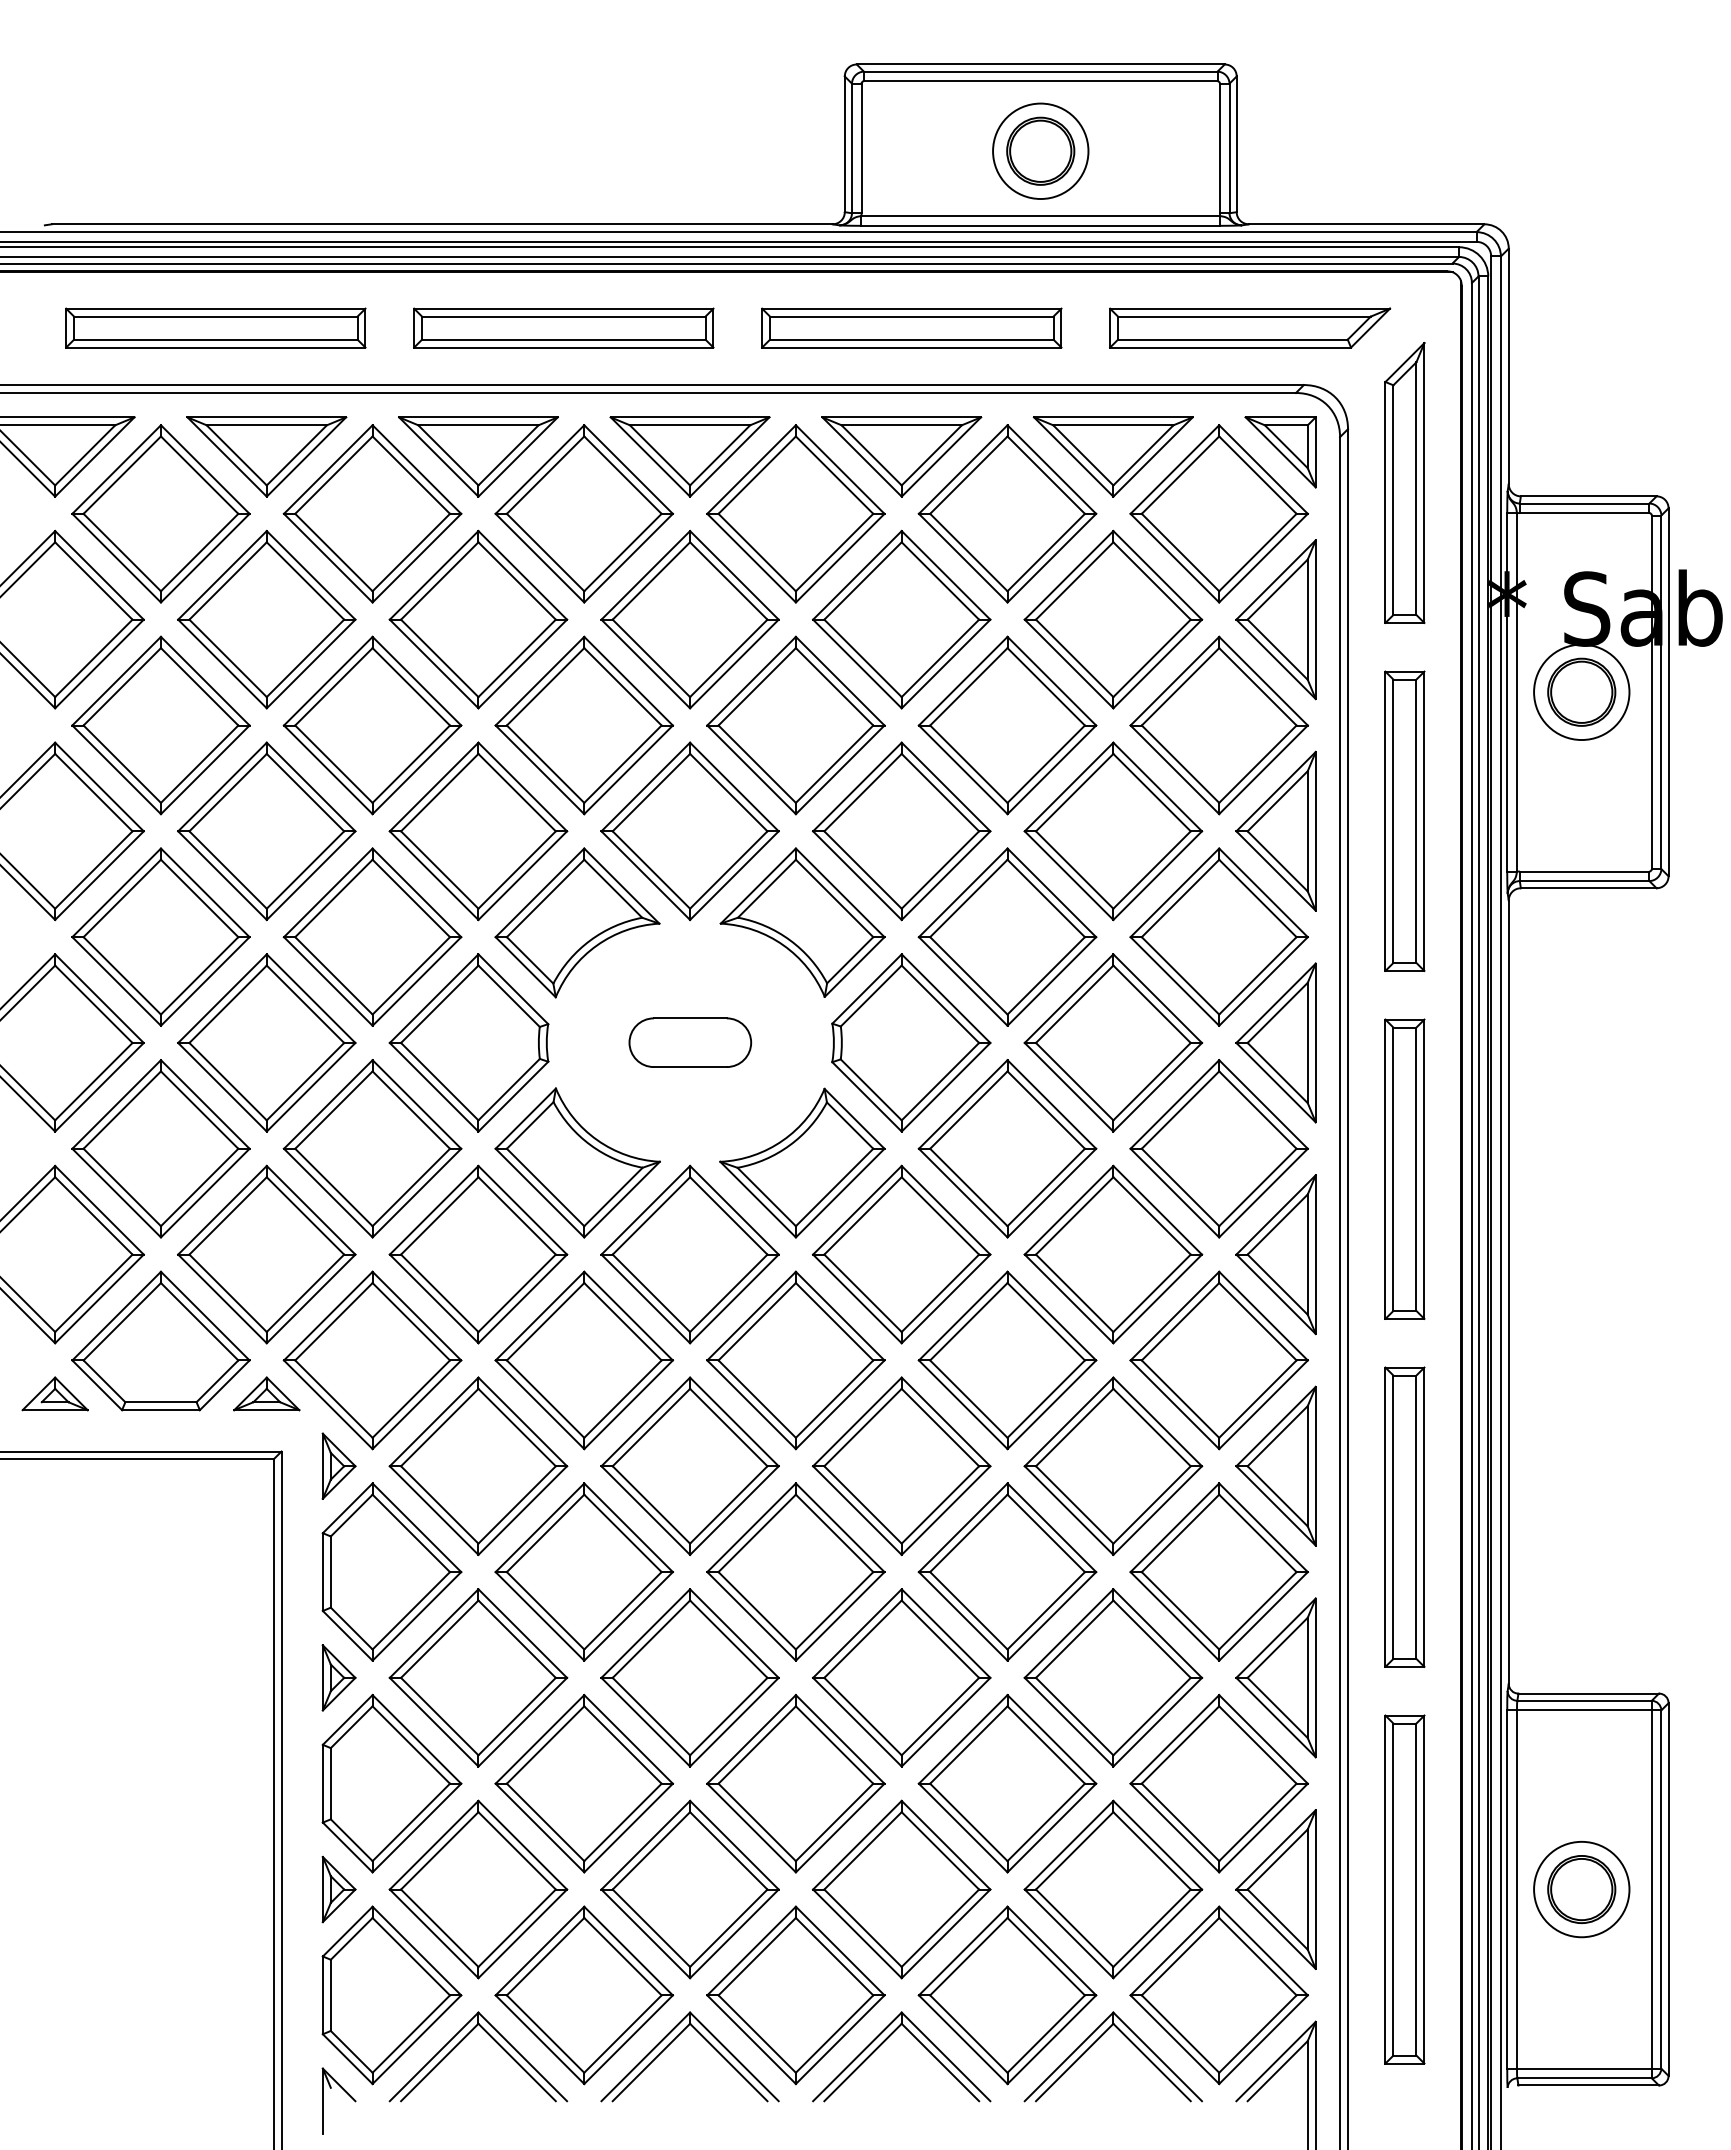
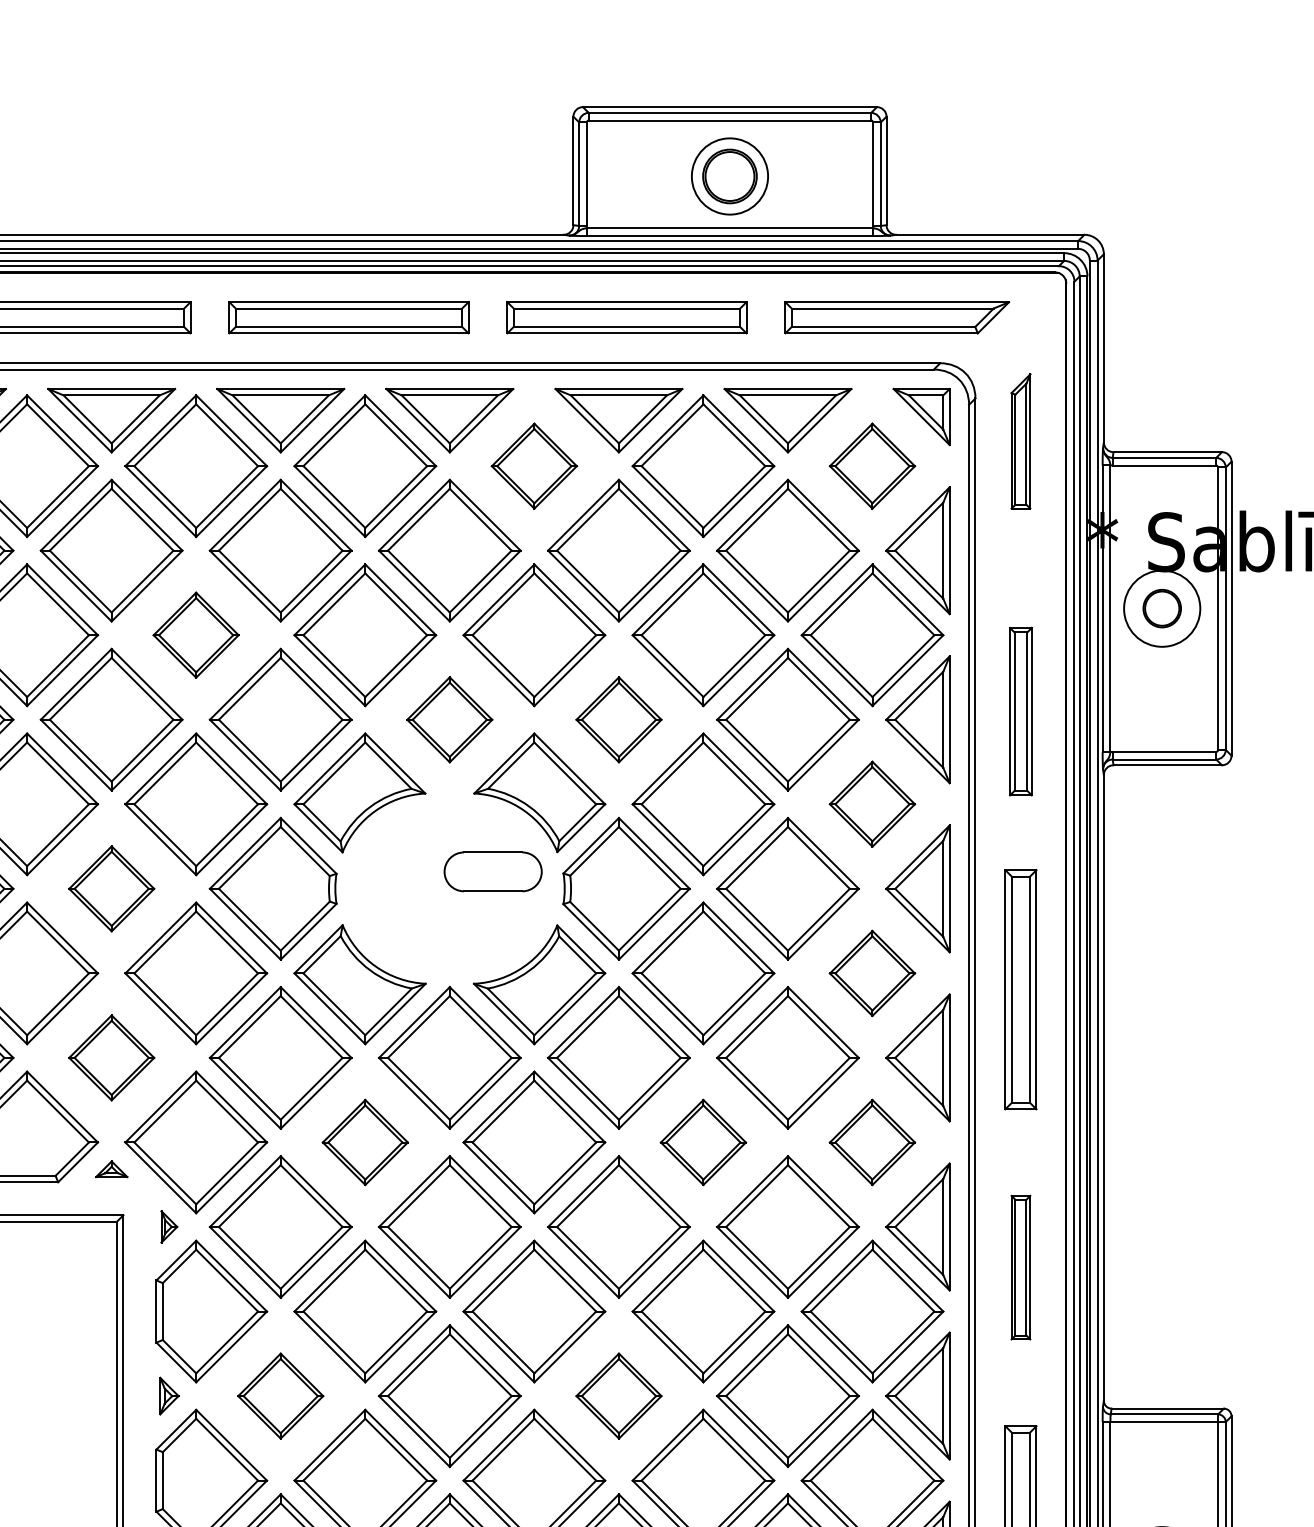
part: (1404, 482) -> (1020, 441), size x0.6
part: (795, 513) -> (534, 465), size x0.6
part: (1218, 513) -> (871, 465), size x0.6
part: (1581, 691) -> (1161, 608), size x0.7
part: (372, 725) -> (196, 635), size x0.6
part: (1404, 820) -> (1020, 711), size x0.7
part: (689, 831) -> (449, 719), size x0.6
part: (901, 831) -> (618, 719), size x0.6
part: (1218, 936) -> (871, 803), size x0.6
part: (266, 1042) -> (111, 888), size x0.6
part: (690, 1042) -> (493, 871), moved
part: (1218, 1148) -> (871, 973), size x0.6
part: (266, 1254) -> (111, 1057), size x0.6
part: (584, 1360) -> (365, 1142), size x0.6
part: (1007, 1360) -> (703, 1142), size x0.6
part: (1218, 1360) -> (871, 1142), size x0.6
part: (266, 1393) -> (111, 1168), size x0.6
part: (338, 1465) -> (168, 1226), size x0.6
part: (1404, 1516) -> (1020, 1267), size x0.6
part: (338, 1677) -> (168, 1395), size x0.7
part: (478, 1677) -> (280, 1395), size x0.6
part: (901, 1677) -> (618, 1395), size x0.6

